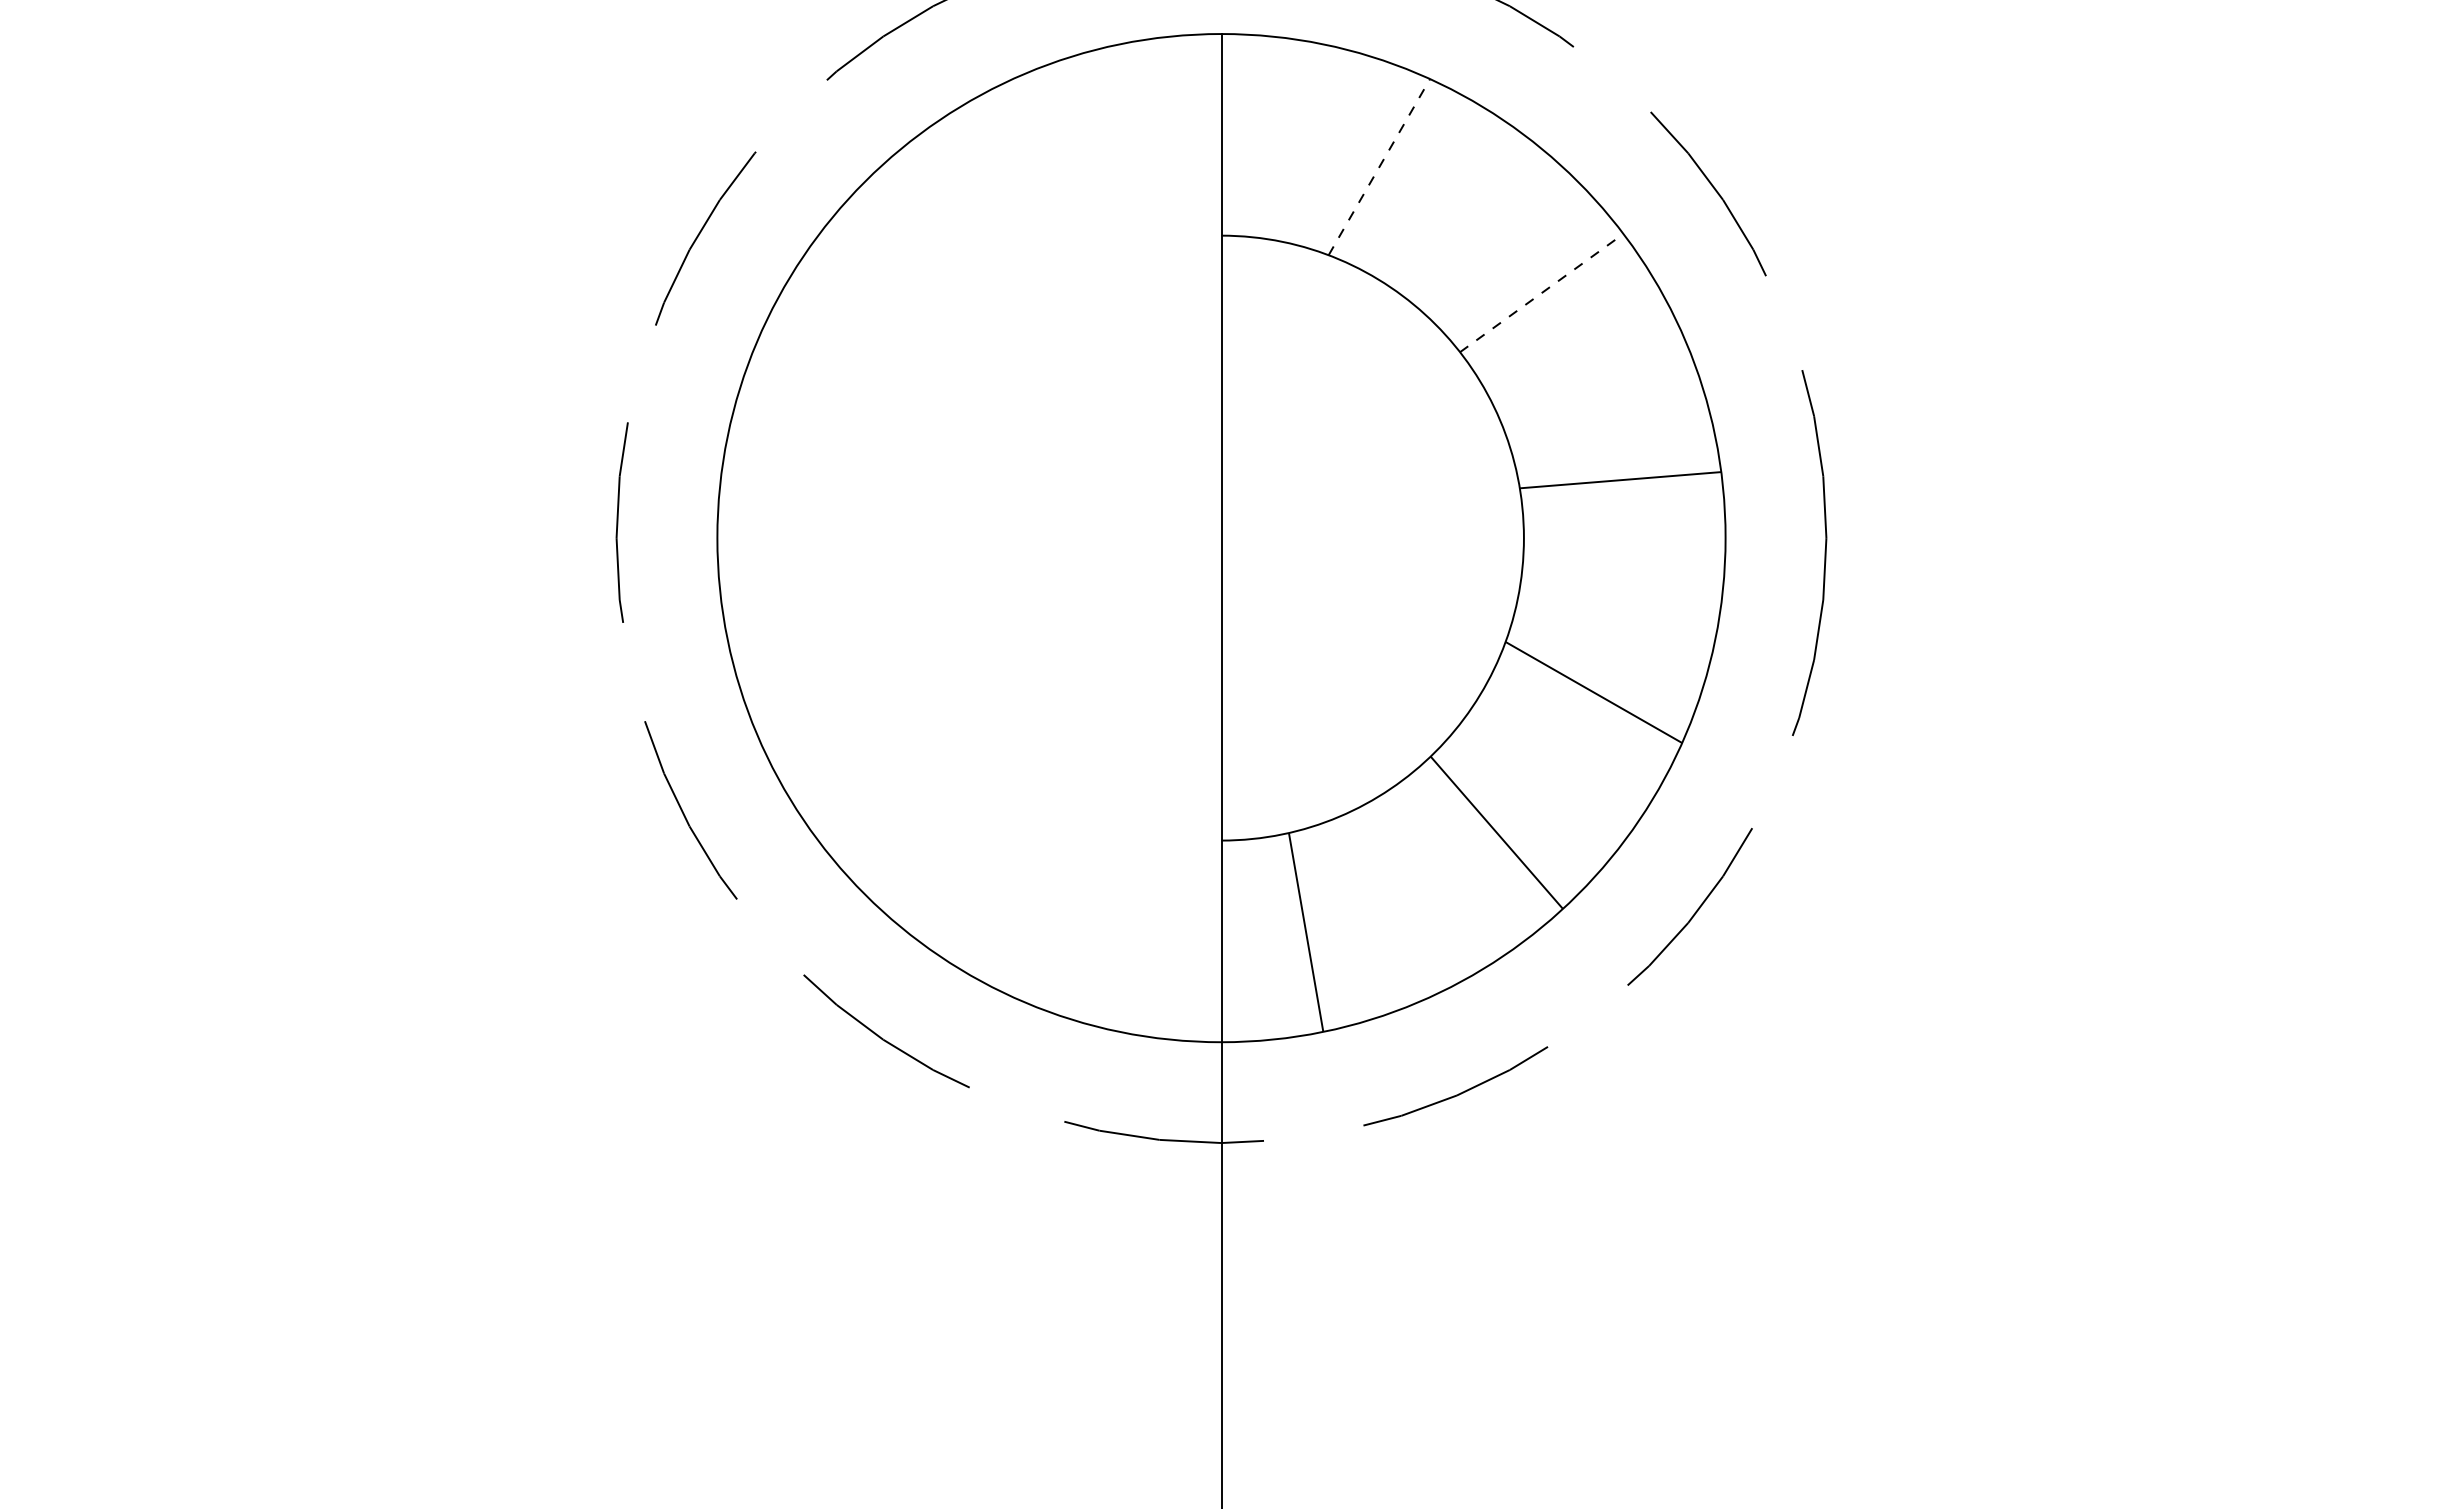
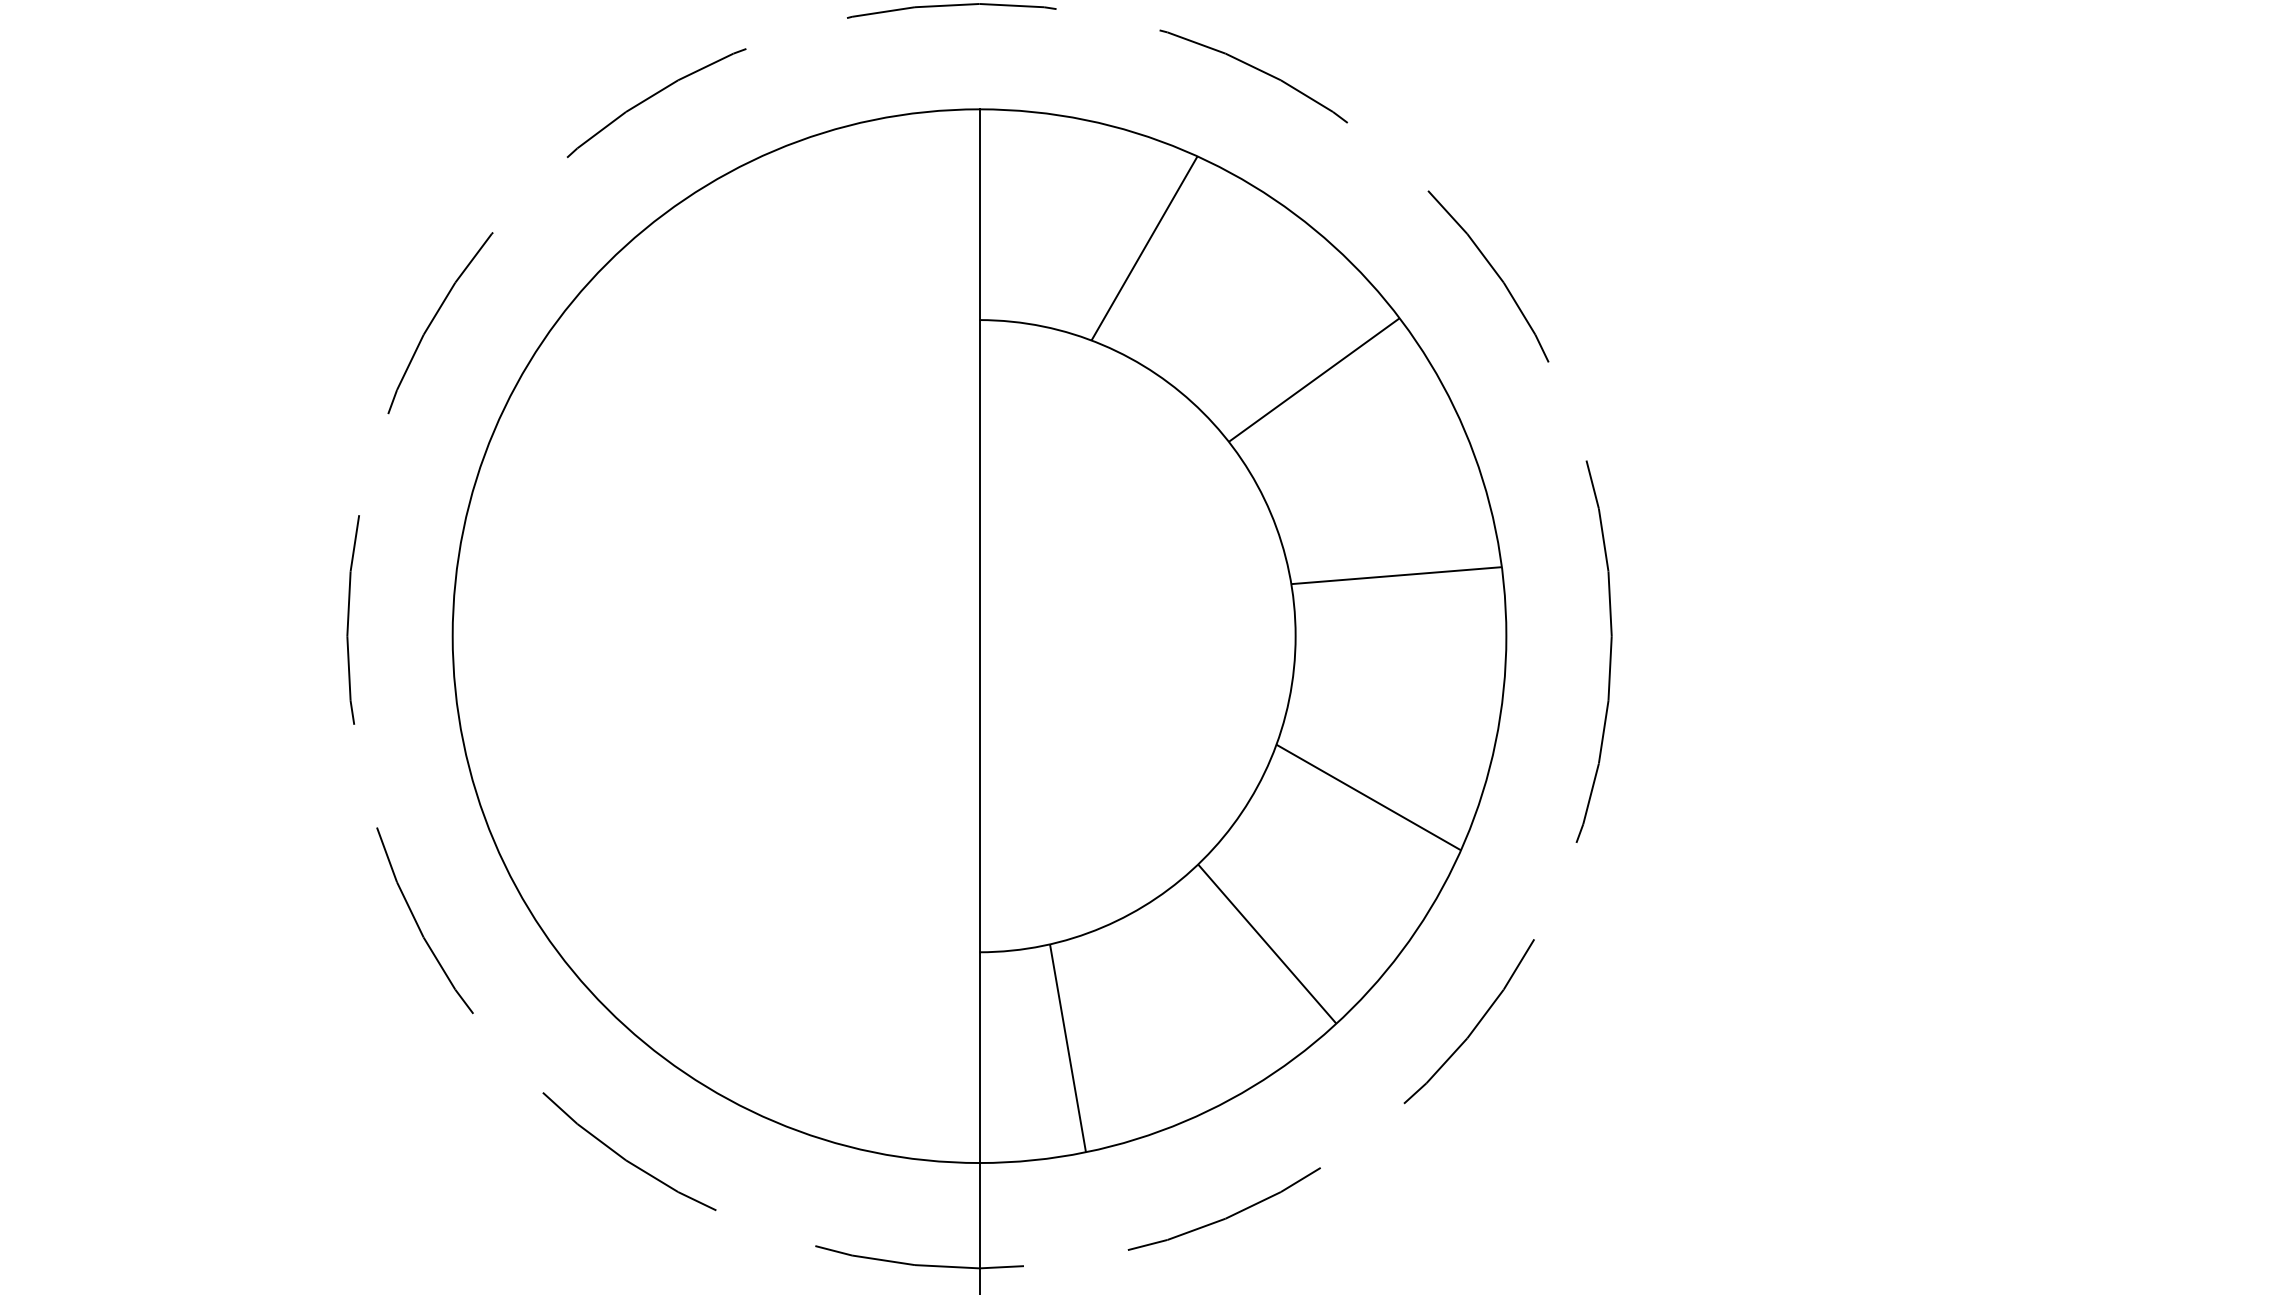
line: (1379, 167) -> (1144, 248), dashed -> solid
line: (1541, 293) -> (1313, 380), dashed -> solid

